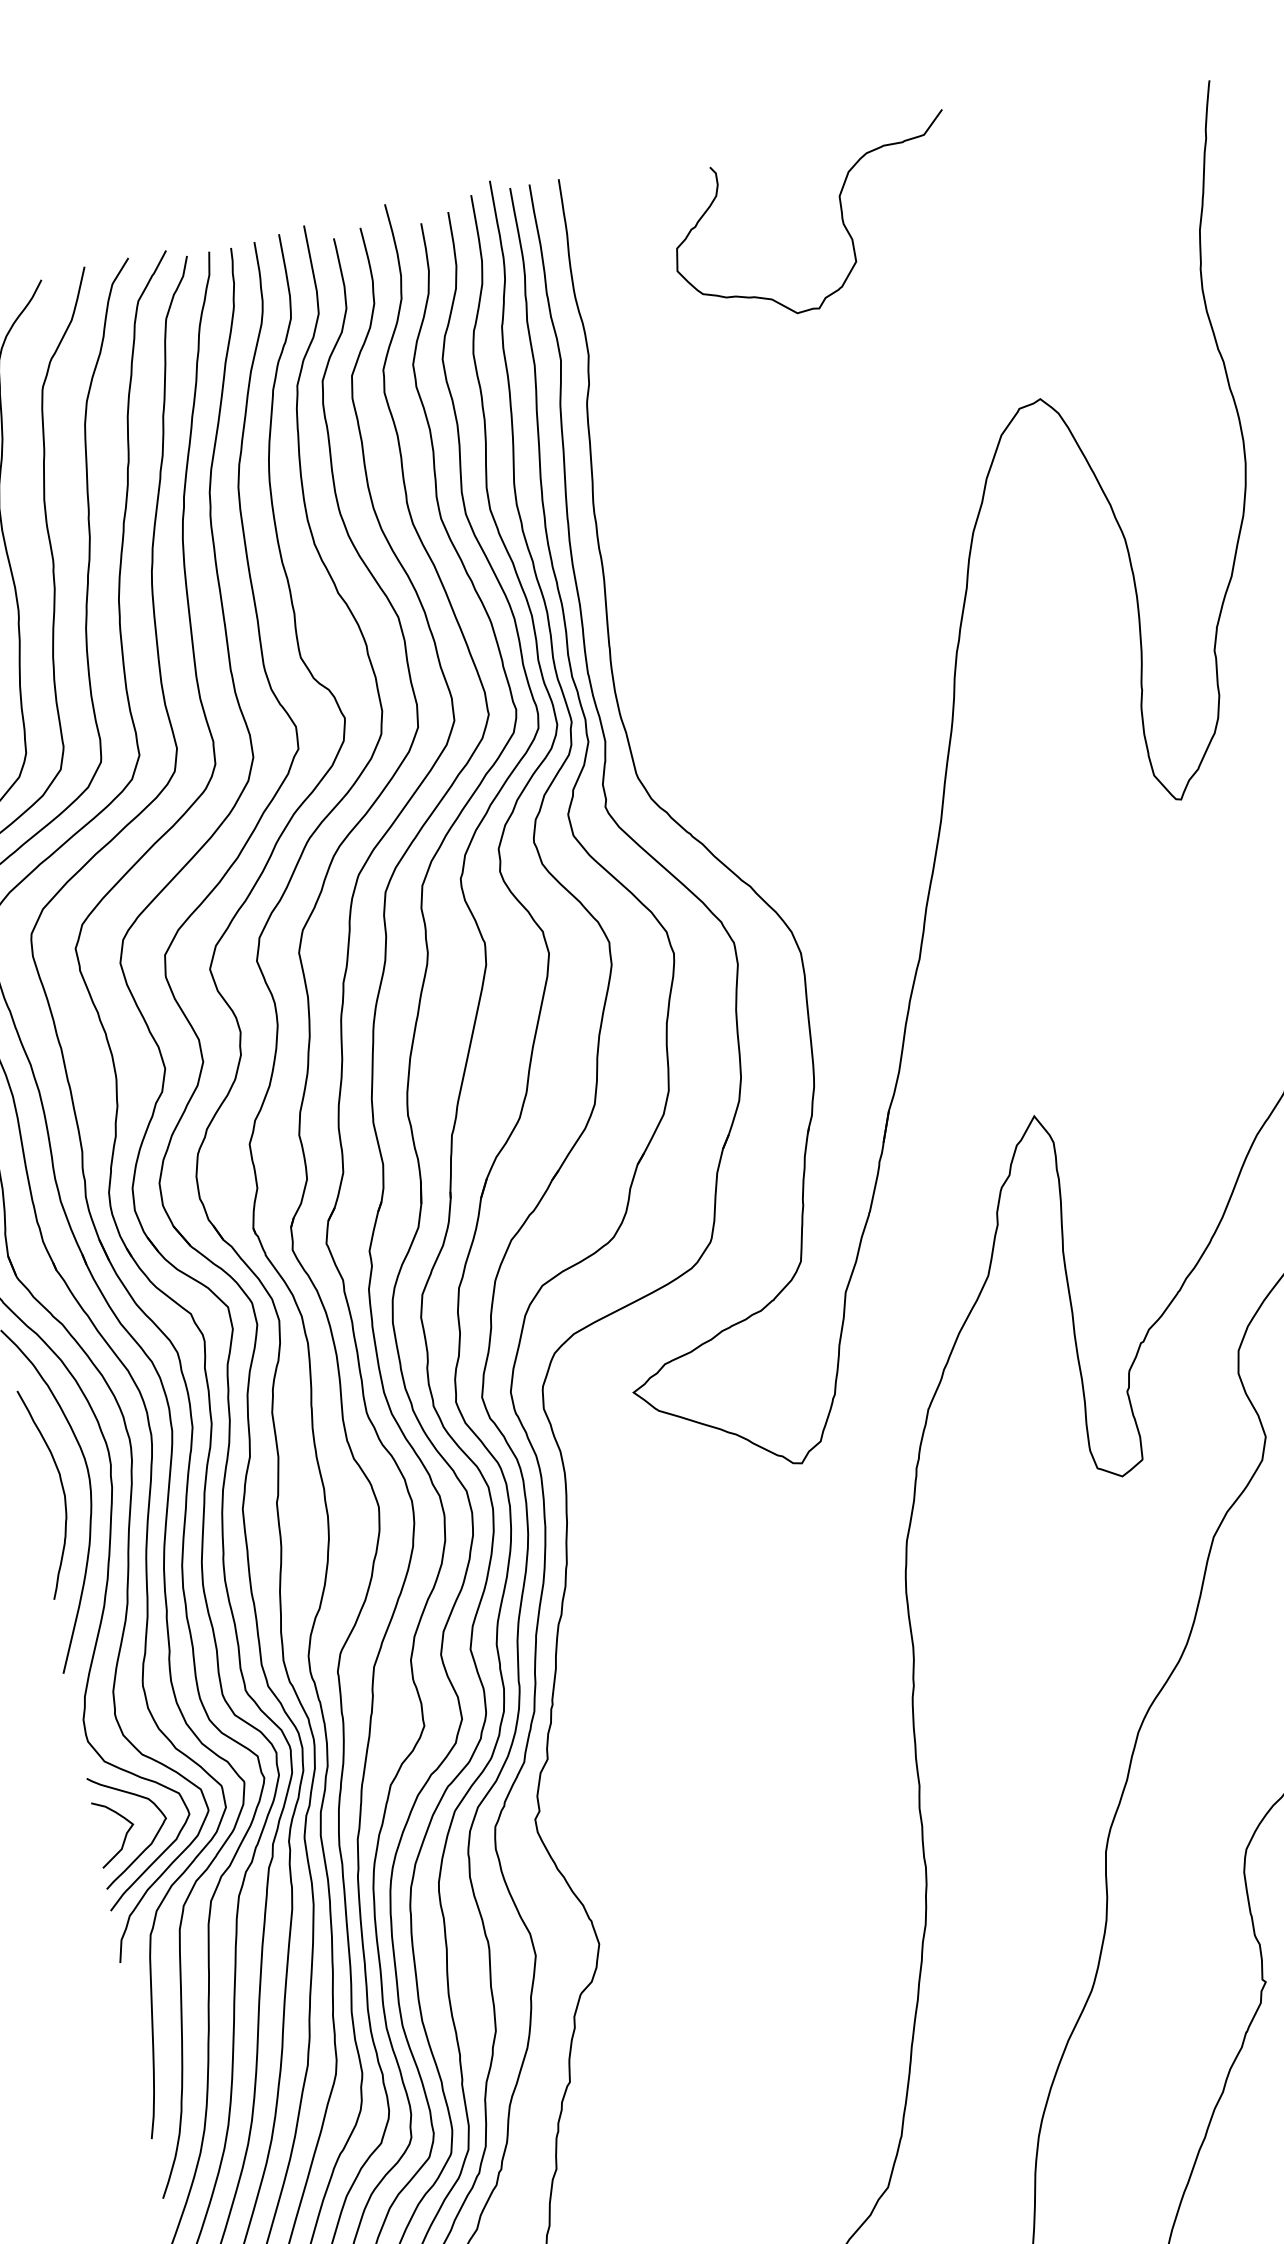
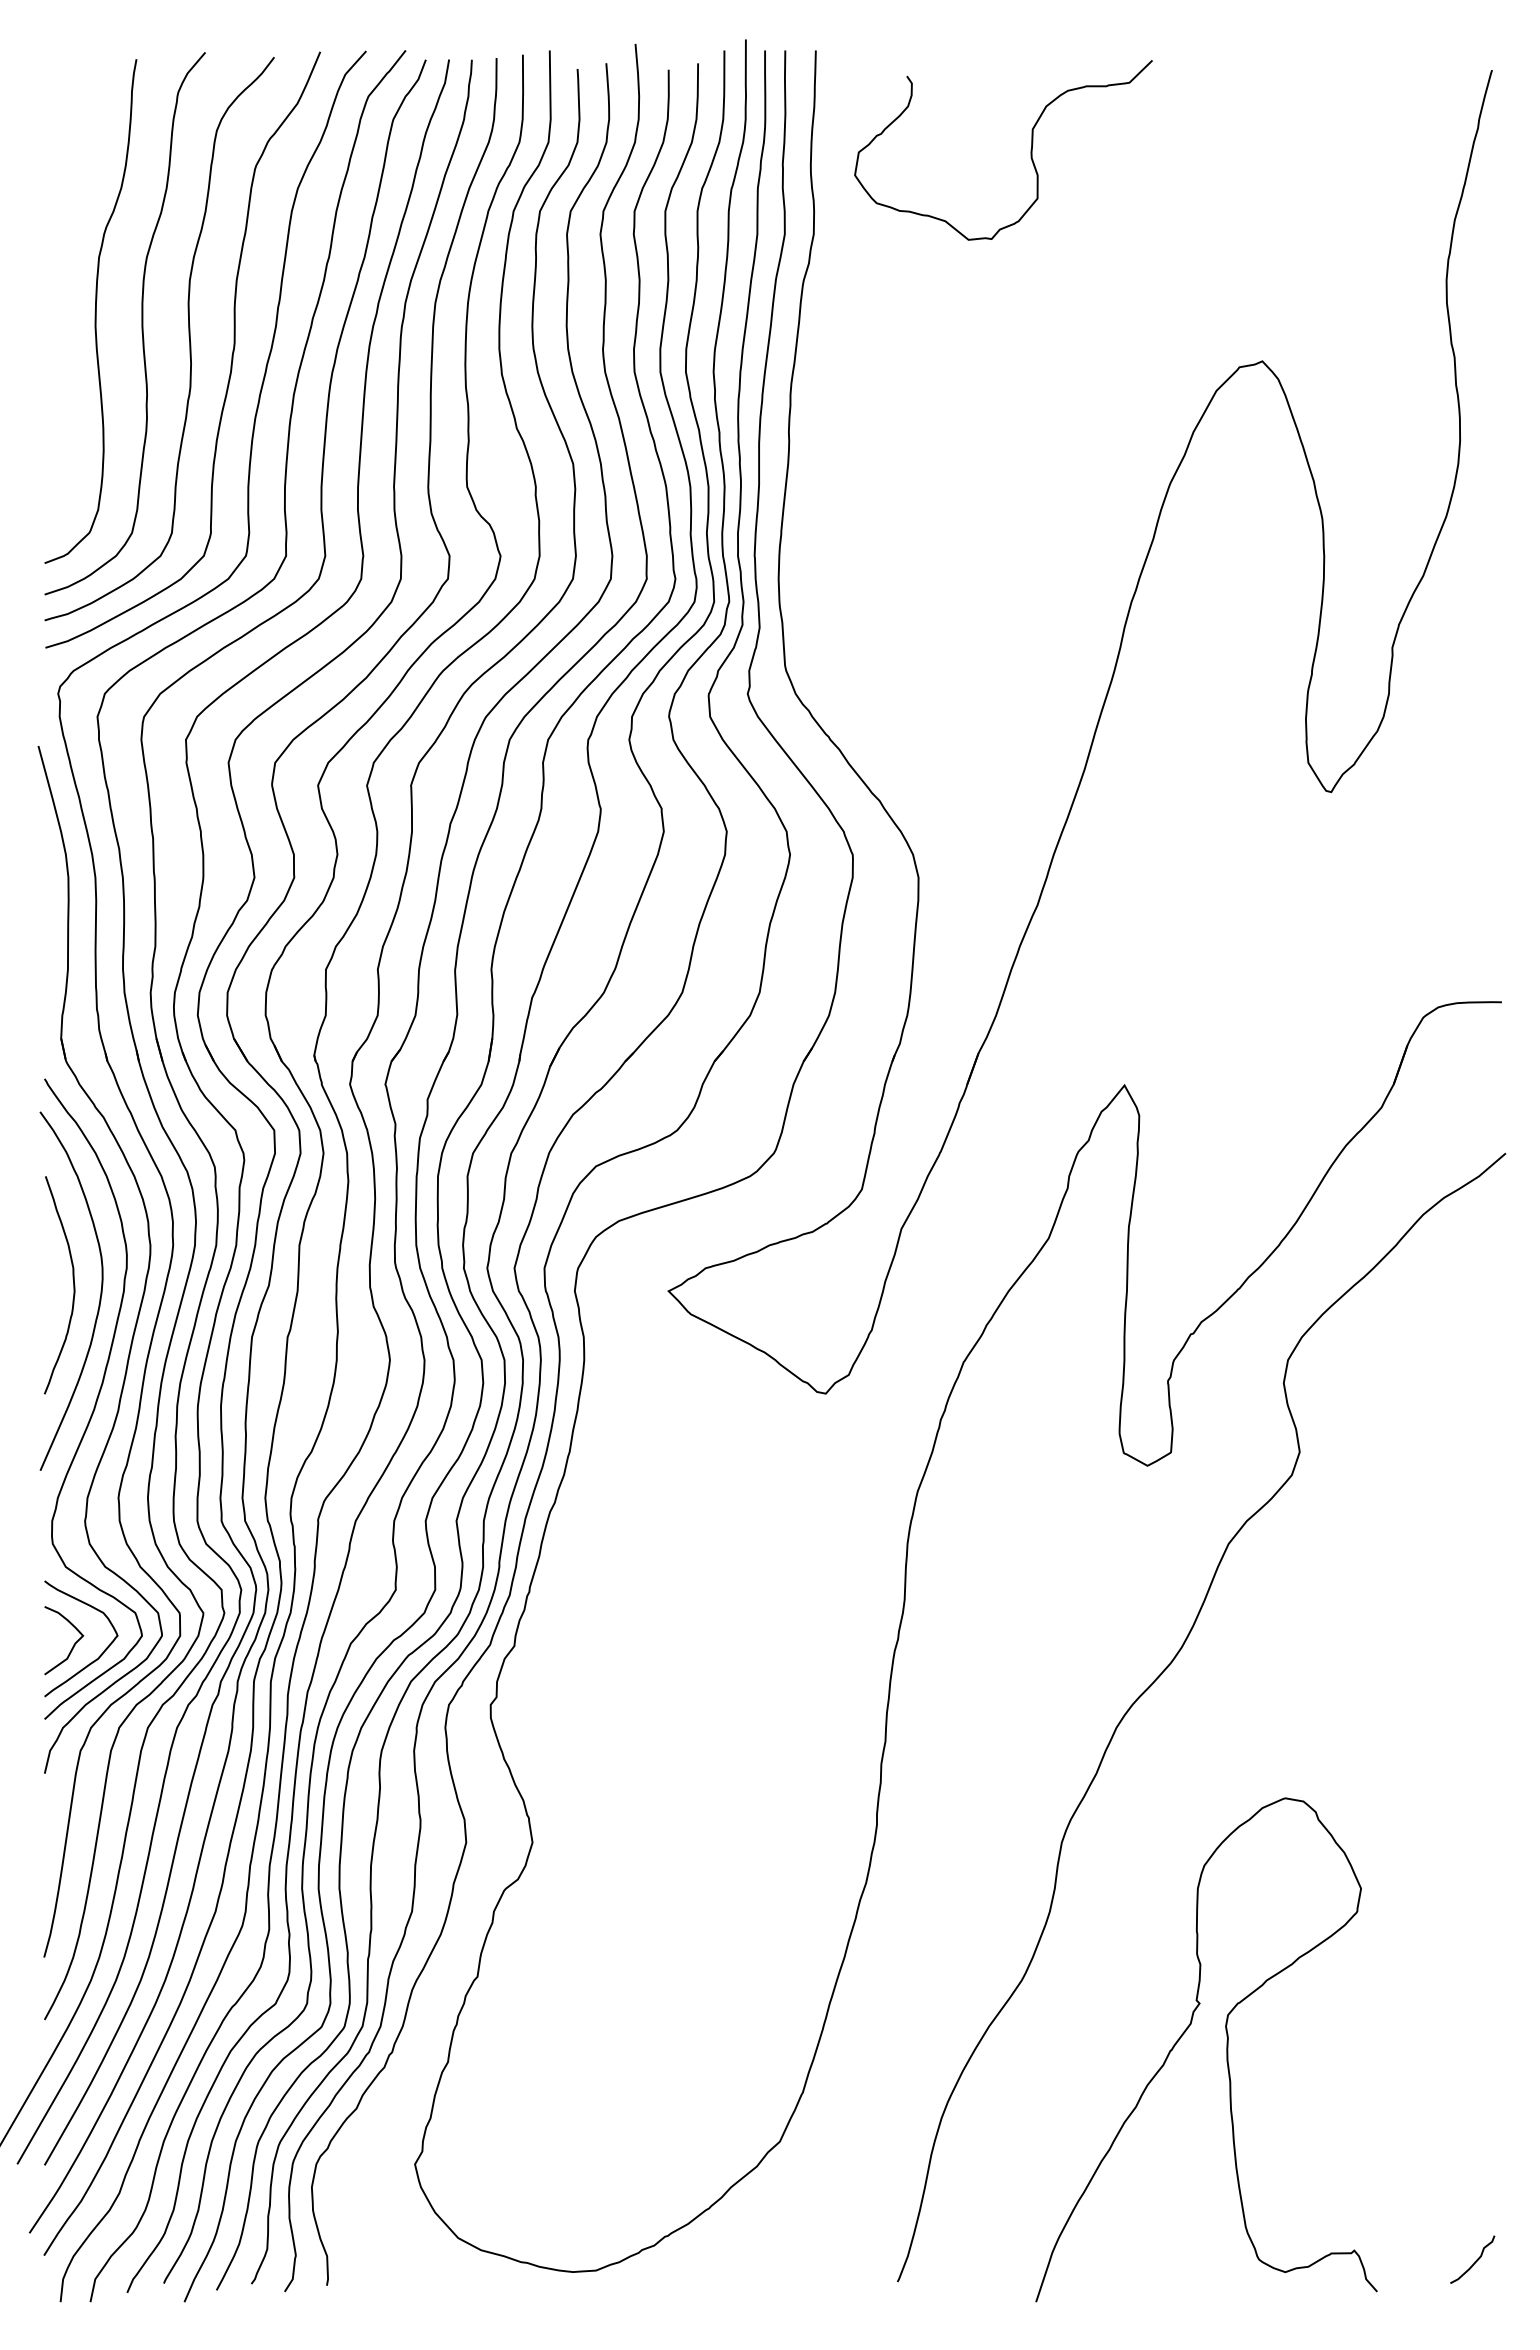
curve: (841, 216) -> (1030, 150), moved

